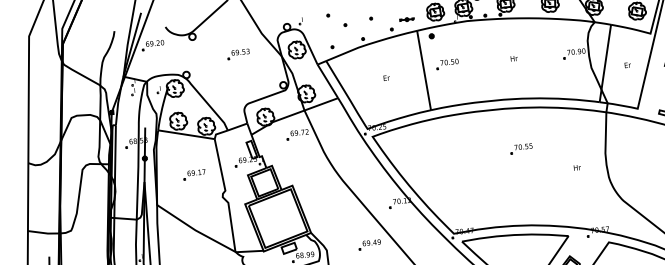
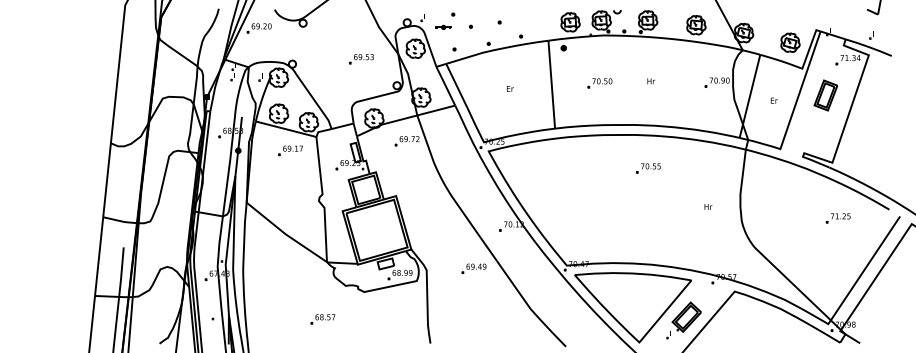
part: (406, 18) -> (443, 26), moved
part: (238, 54) -> (361, 59), moved
part: (447, 64) -> (599, 83), moved
part: (520, 149) -> (647, 168), moved
part: (194, 174) -> (290, 150), moved

